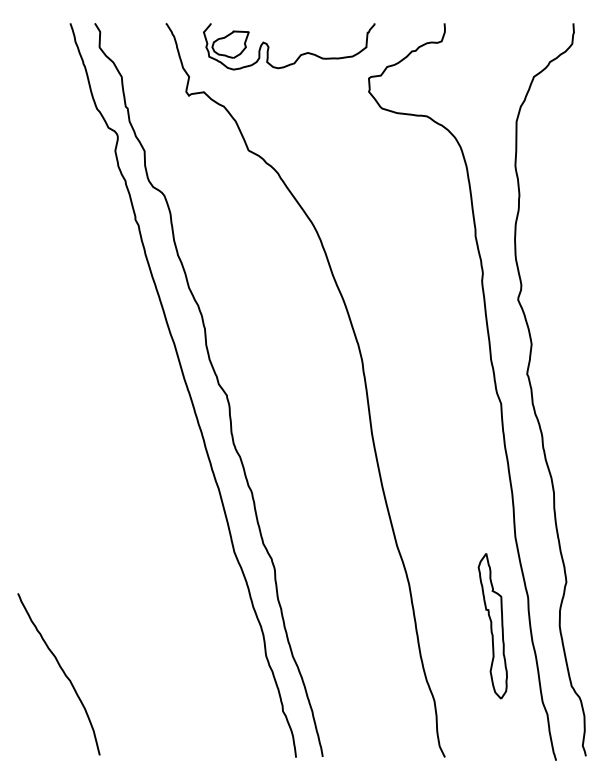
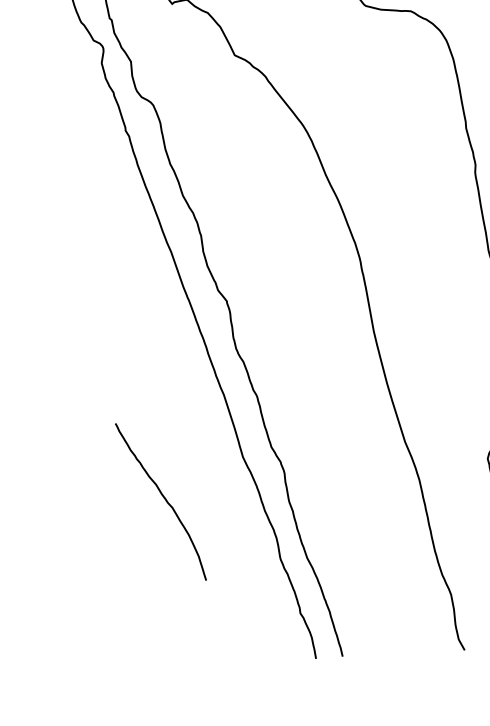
curve: (61, 670) -> (163, 497), moved

